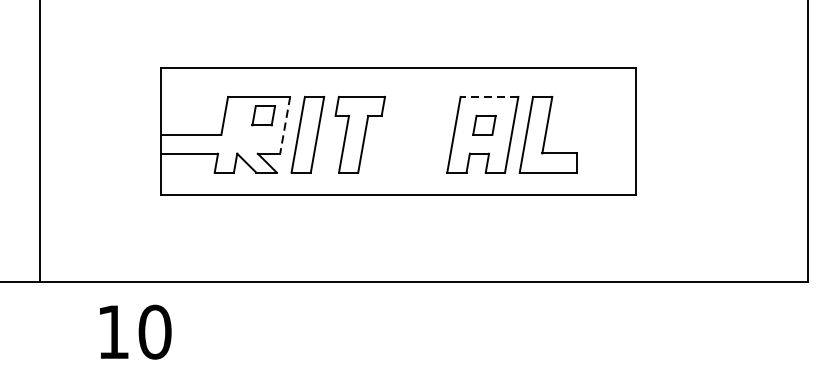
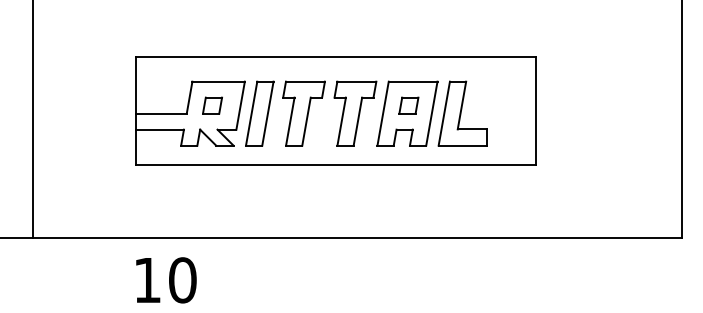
line: (488, 96) -> (412, 81), dashed -> solid
part: (263, 115) -> (212, 105), moved
line: (285, 126) -> (240, 106), dashed -> solid
part: (421, 134) -> (355, 113), added
text: (135, 332) -> (166, 280), moved

